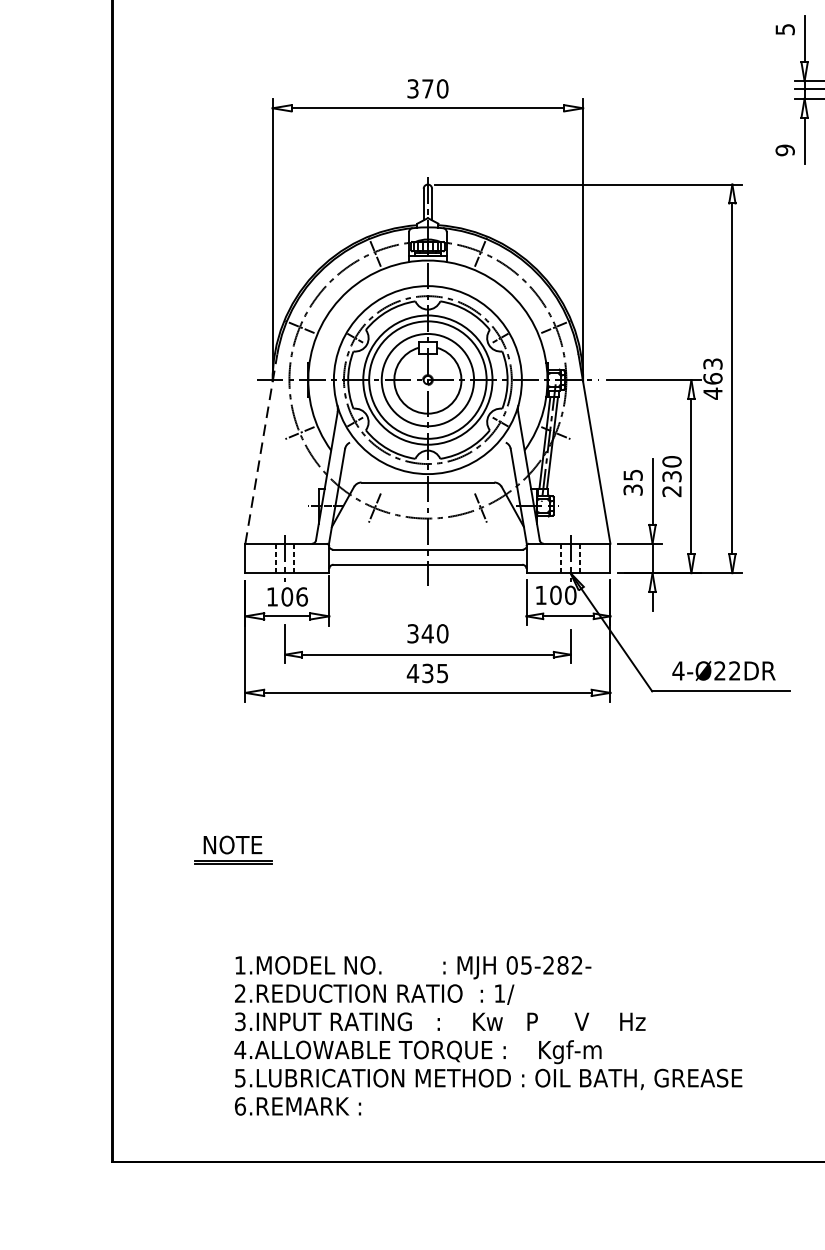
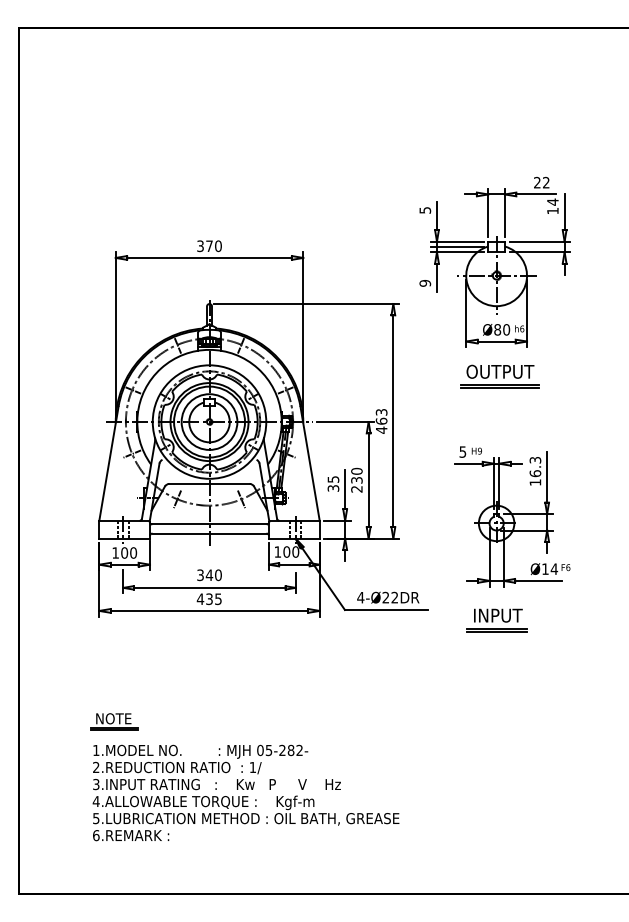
line: (260, 448) -> (108, 463), dashed -> solid
text: (301, 596) -> (133, 552), 106 -> 100
part: (234, 849) -> (114, 721), moved
text: (487, 1035) -> (245, 792), moved

